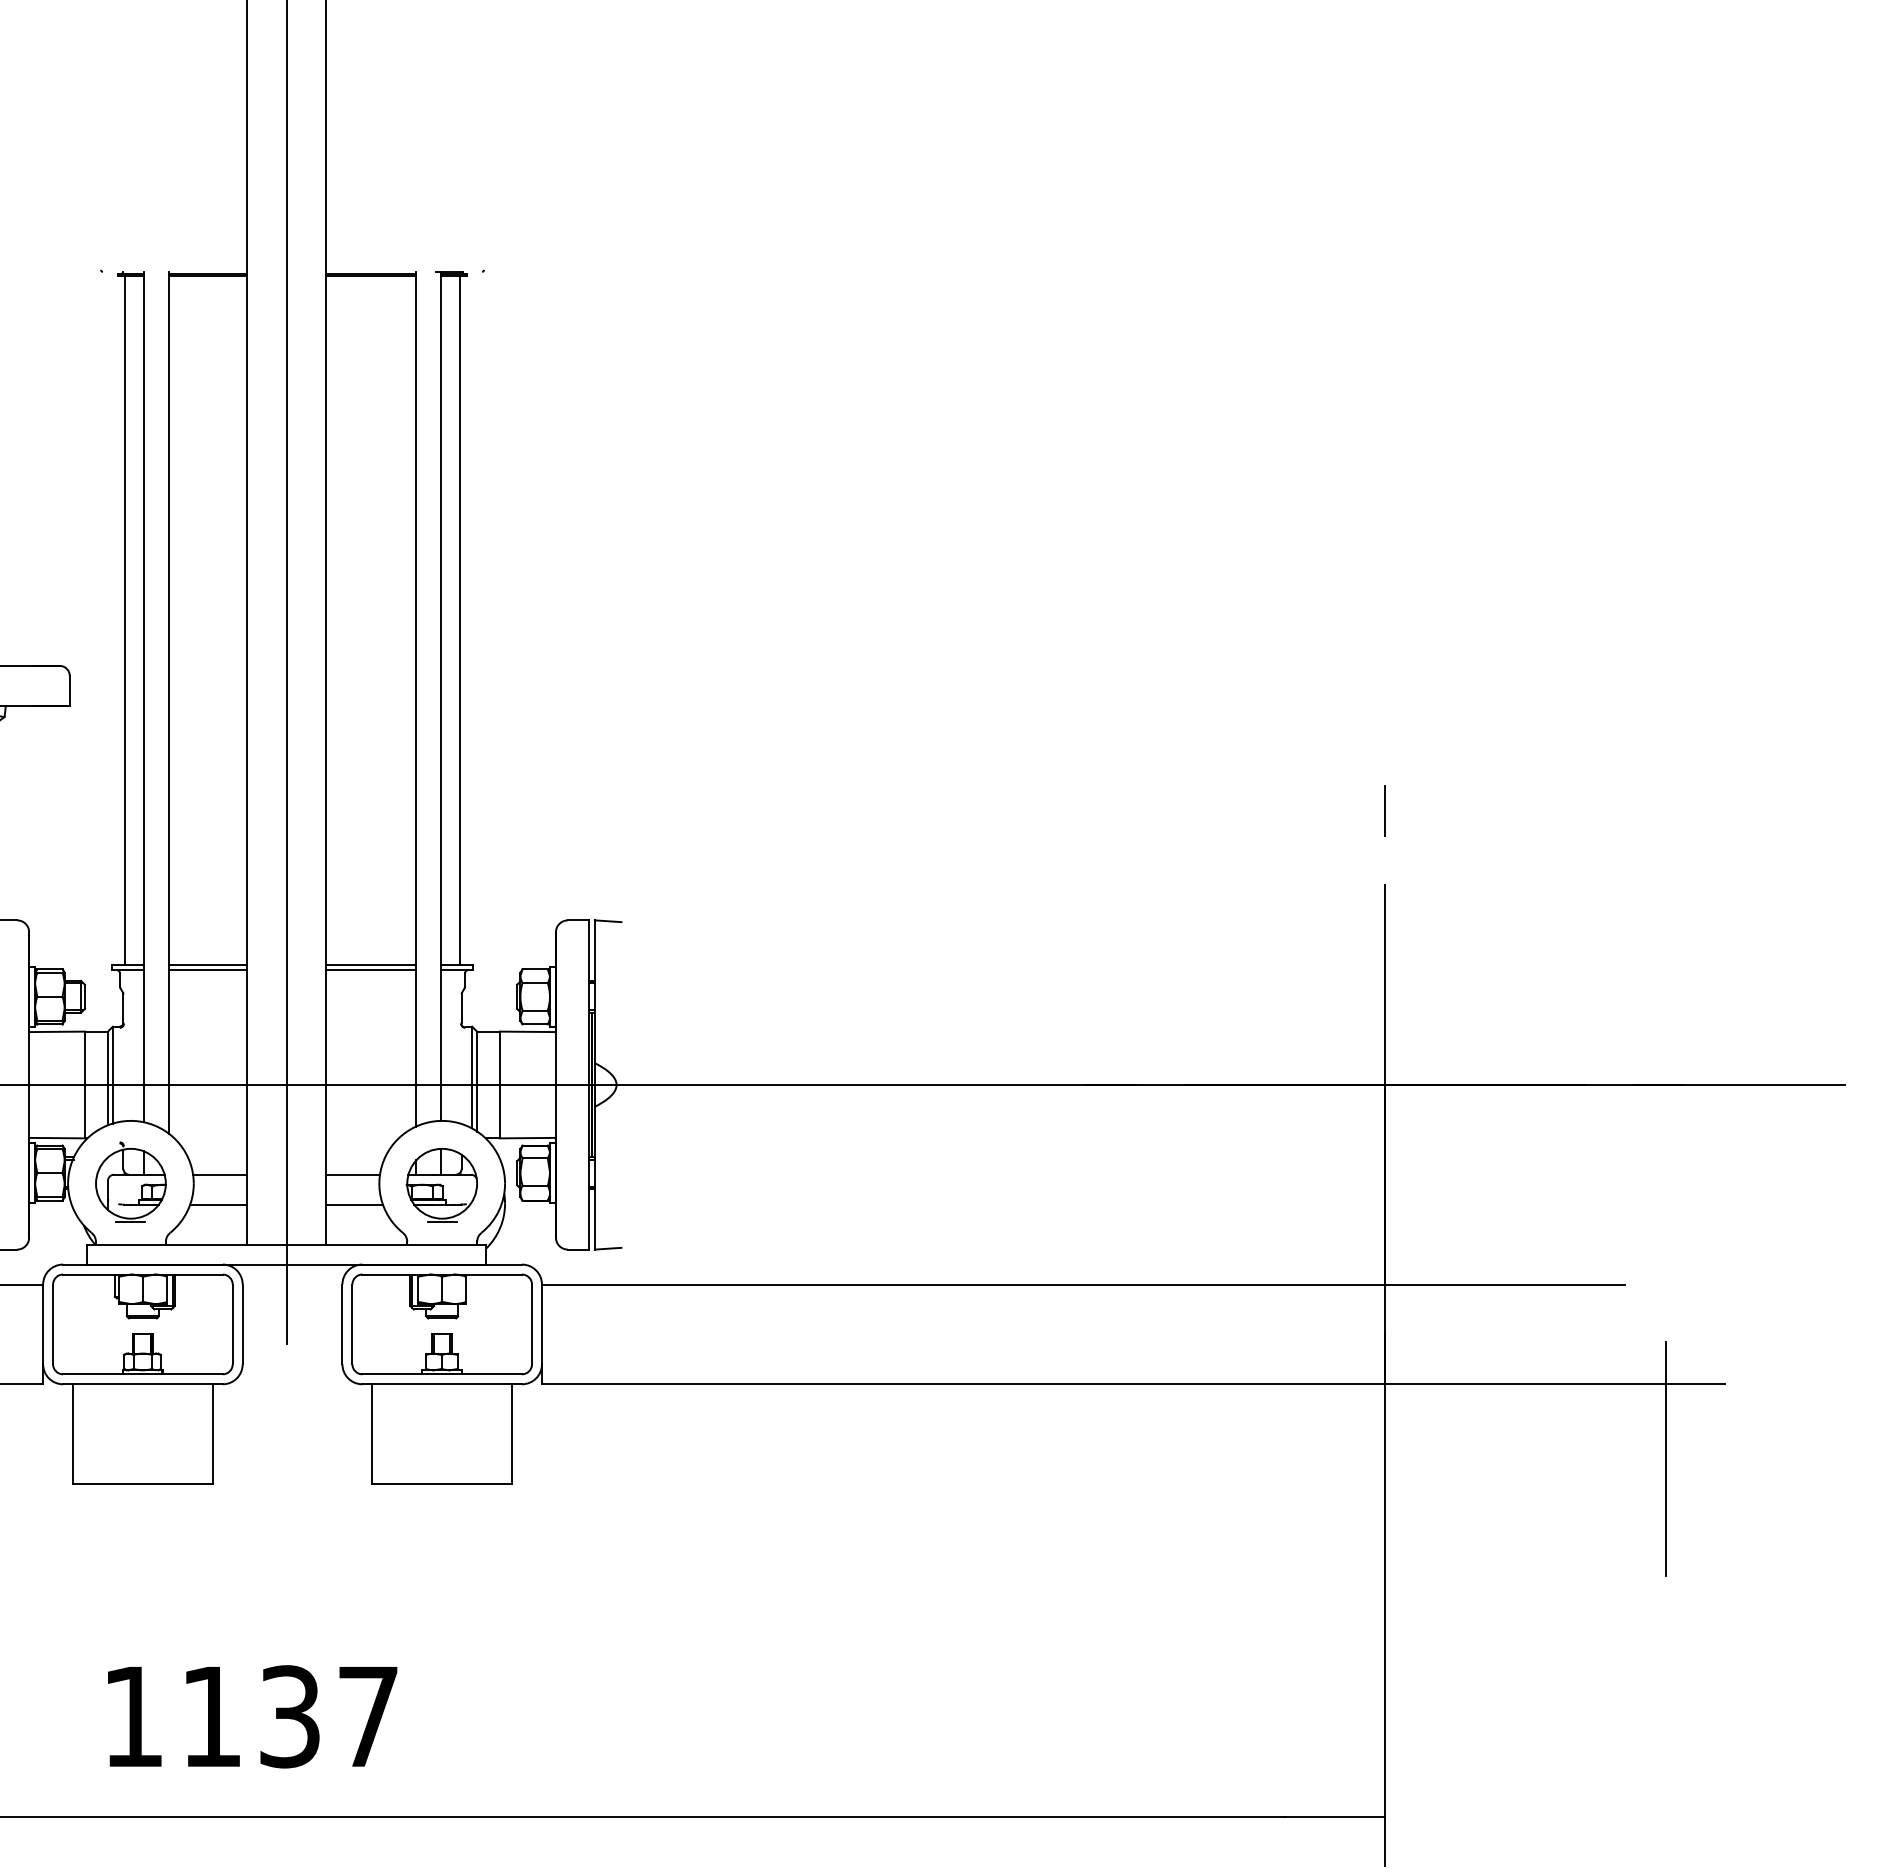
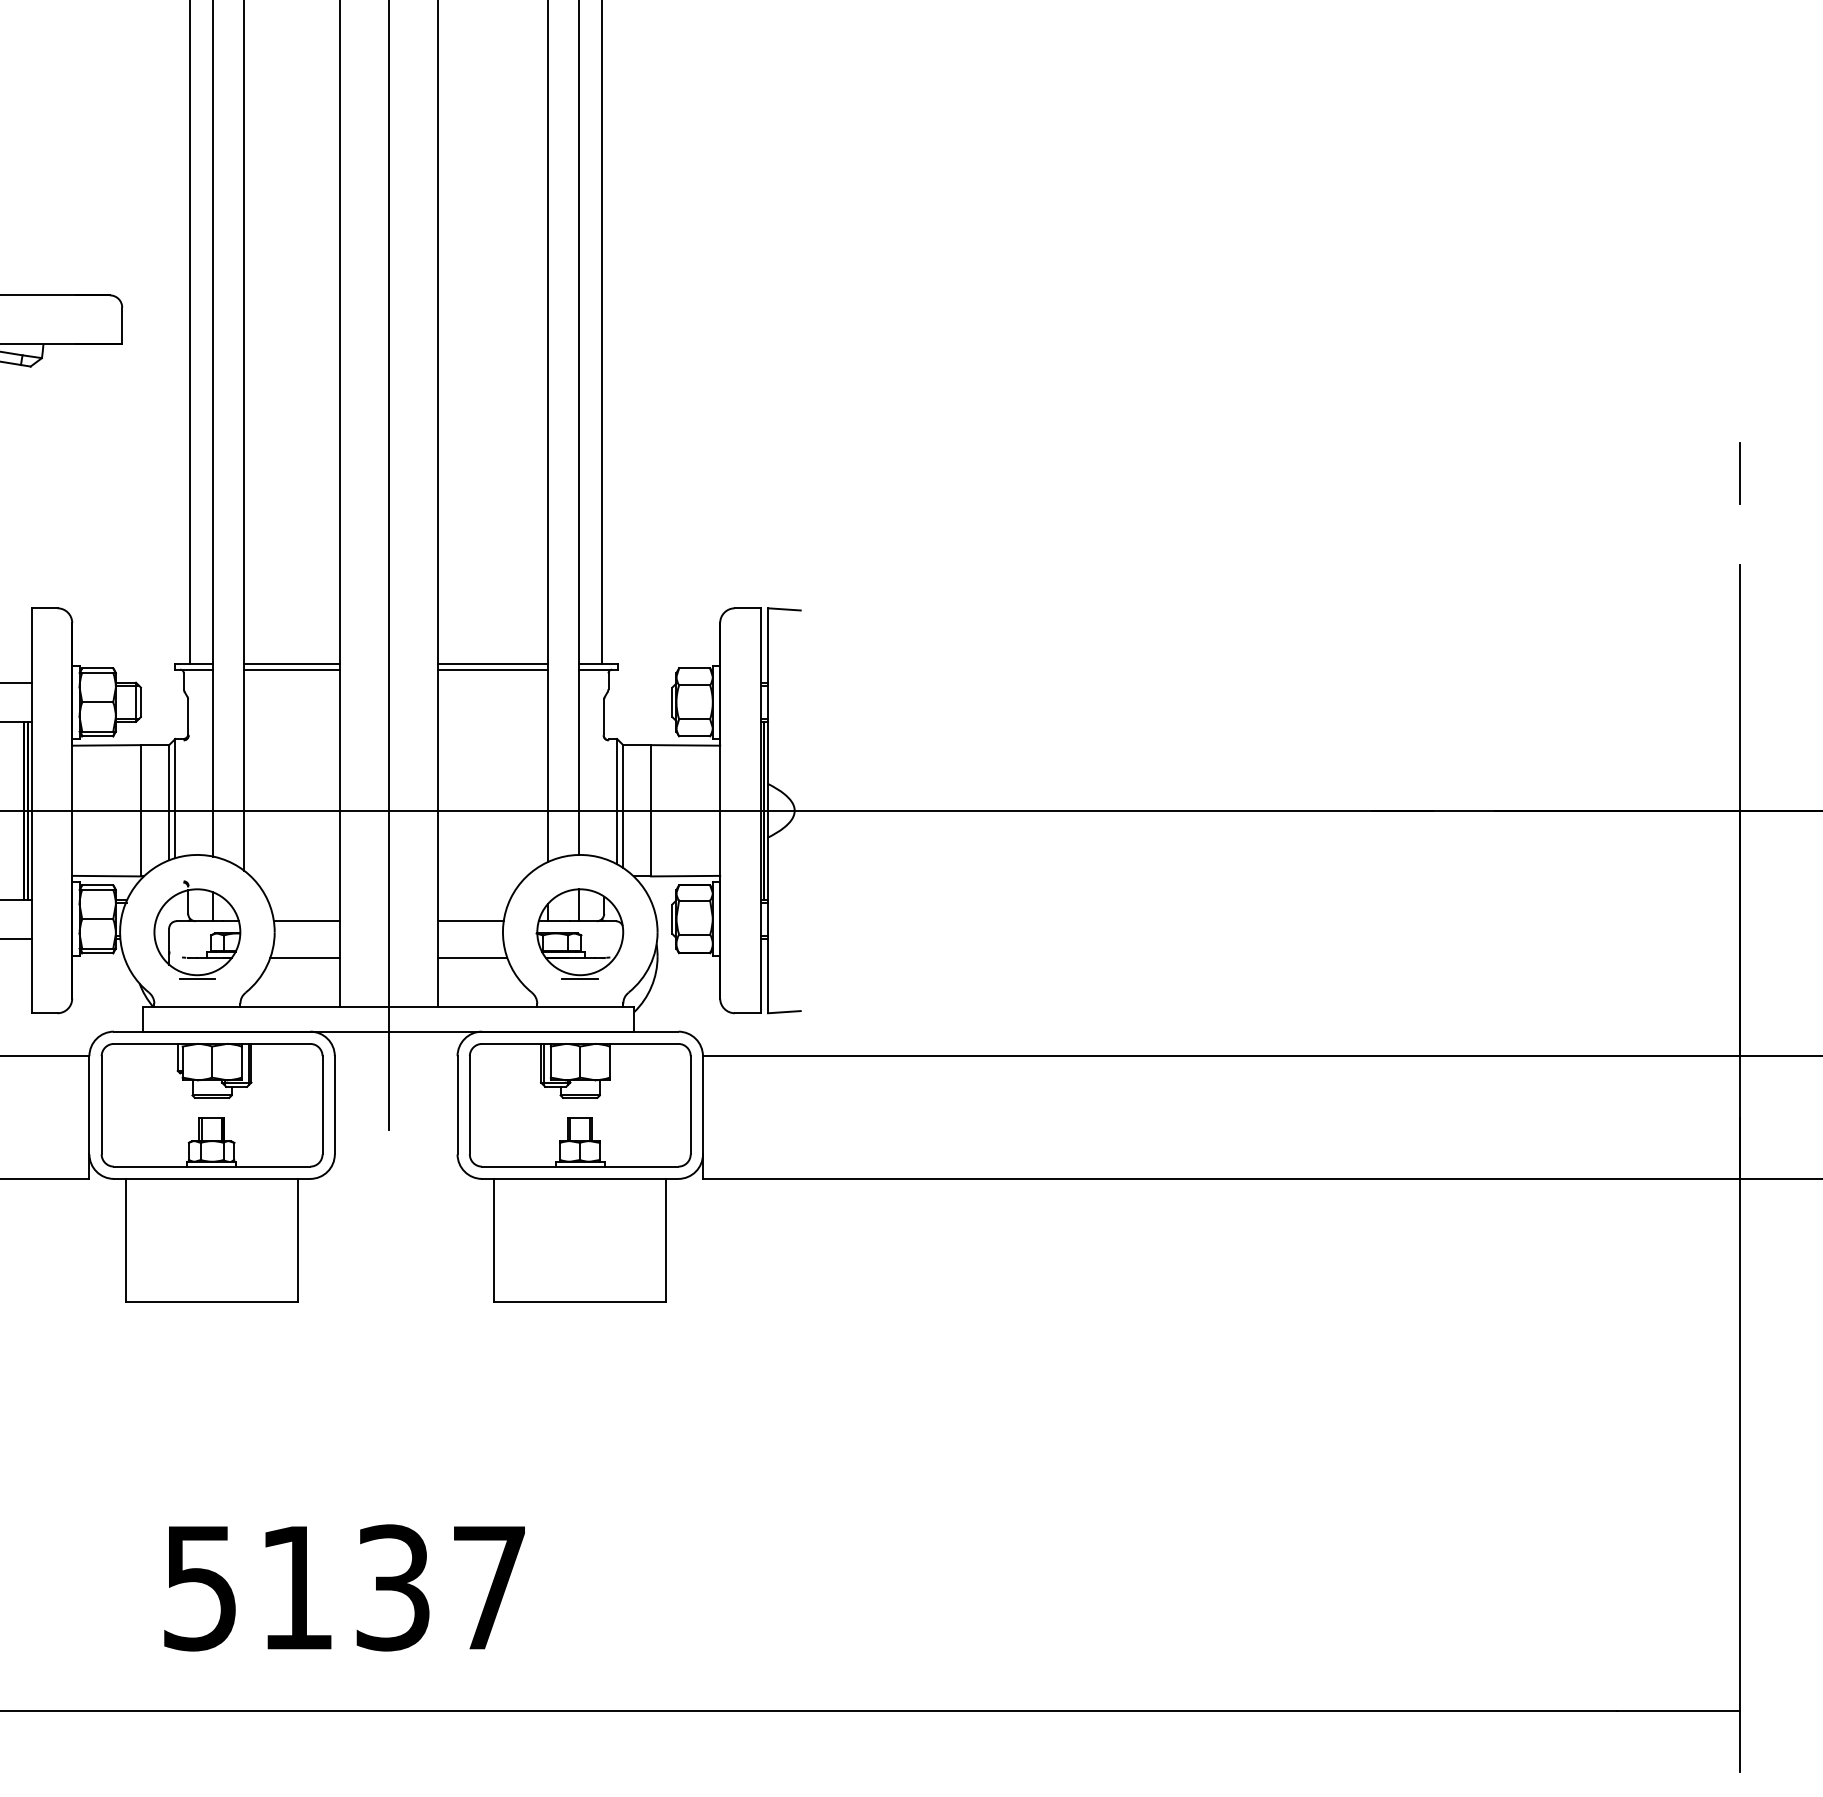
text: (133, 1717) -> (200, 1588), 1137 -> 5137

